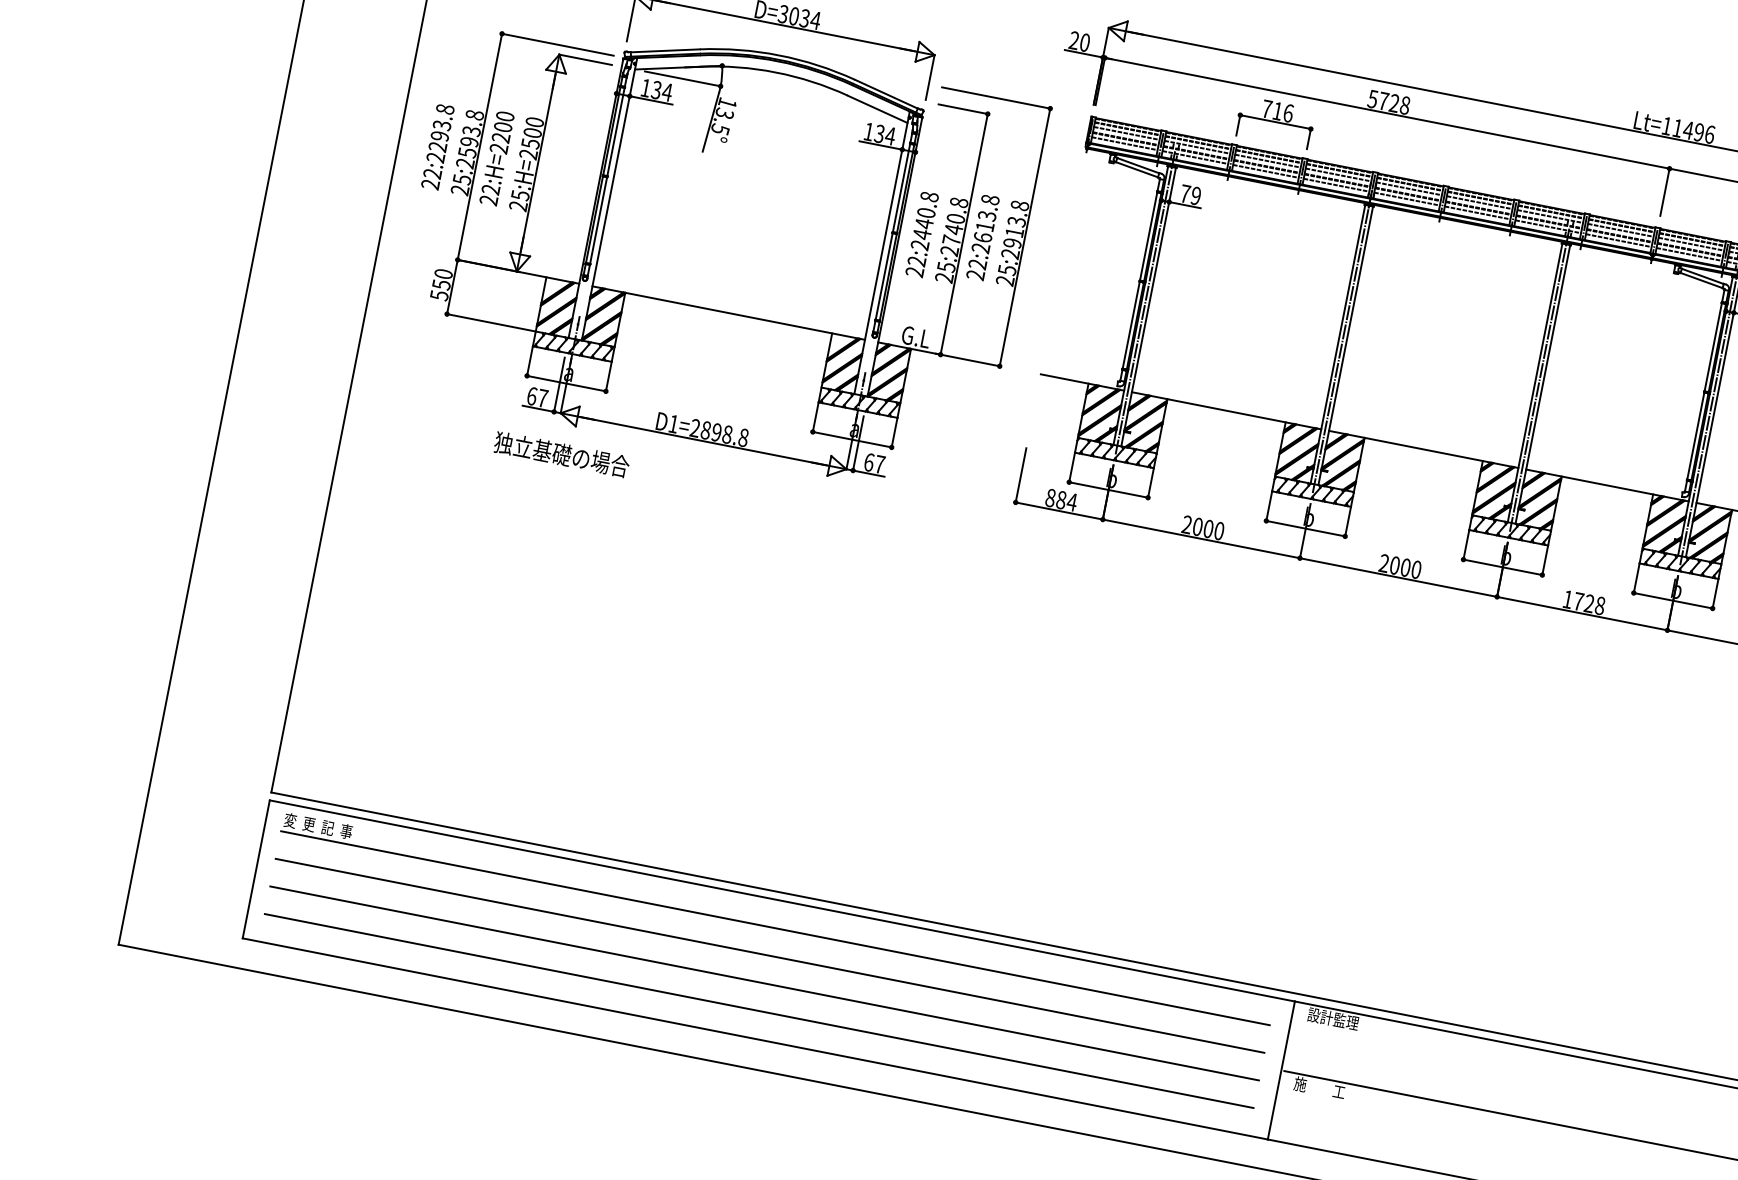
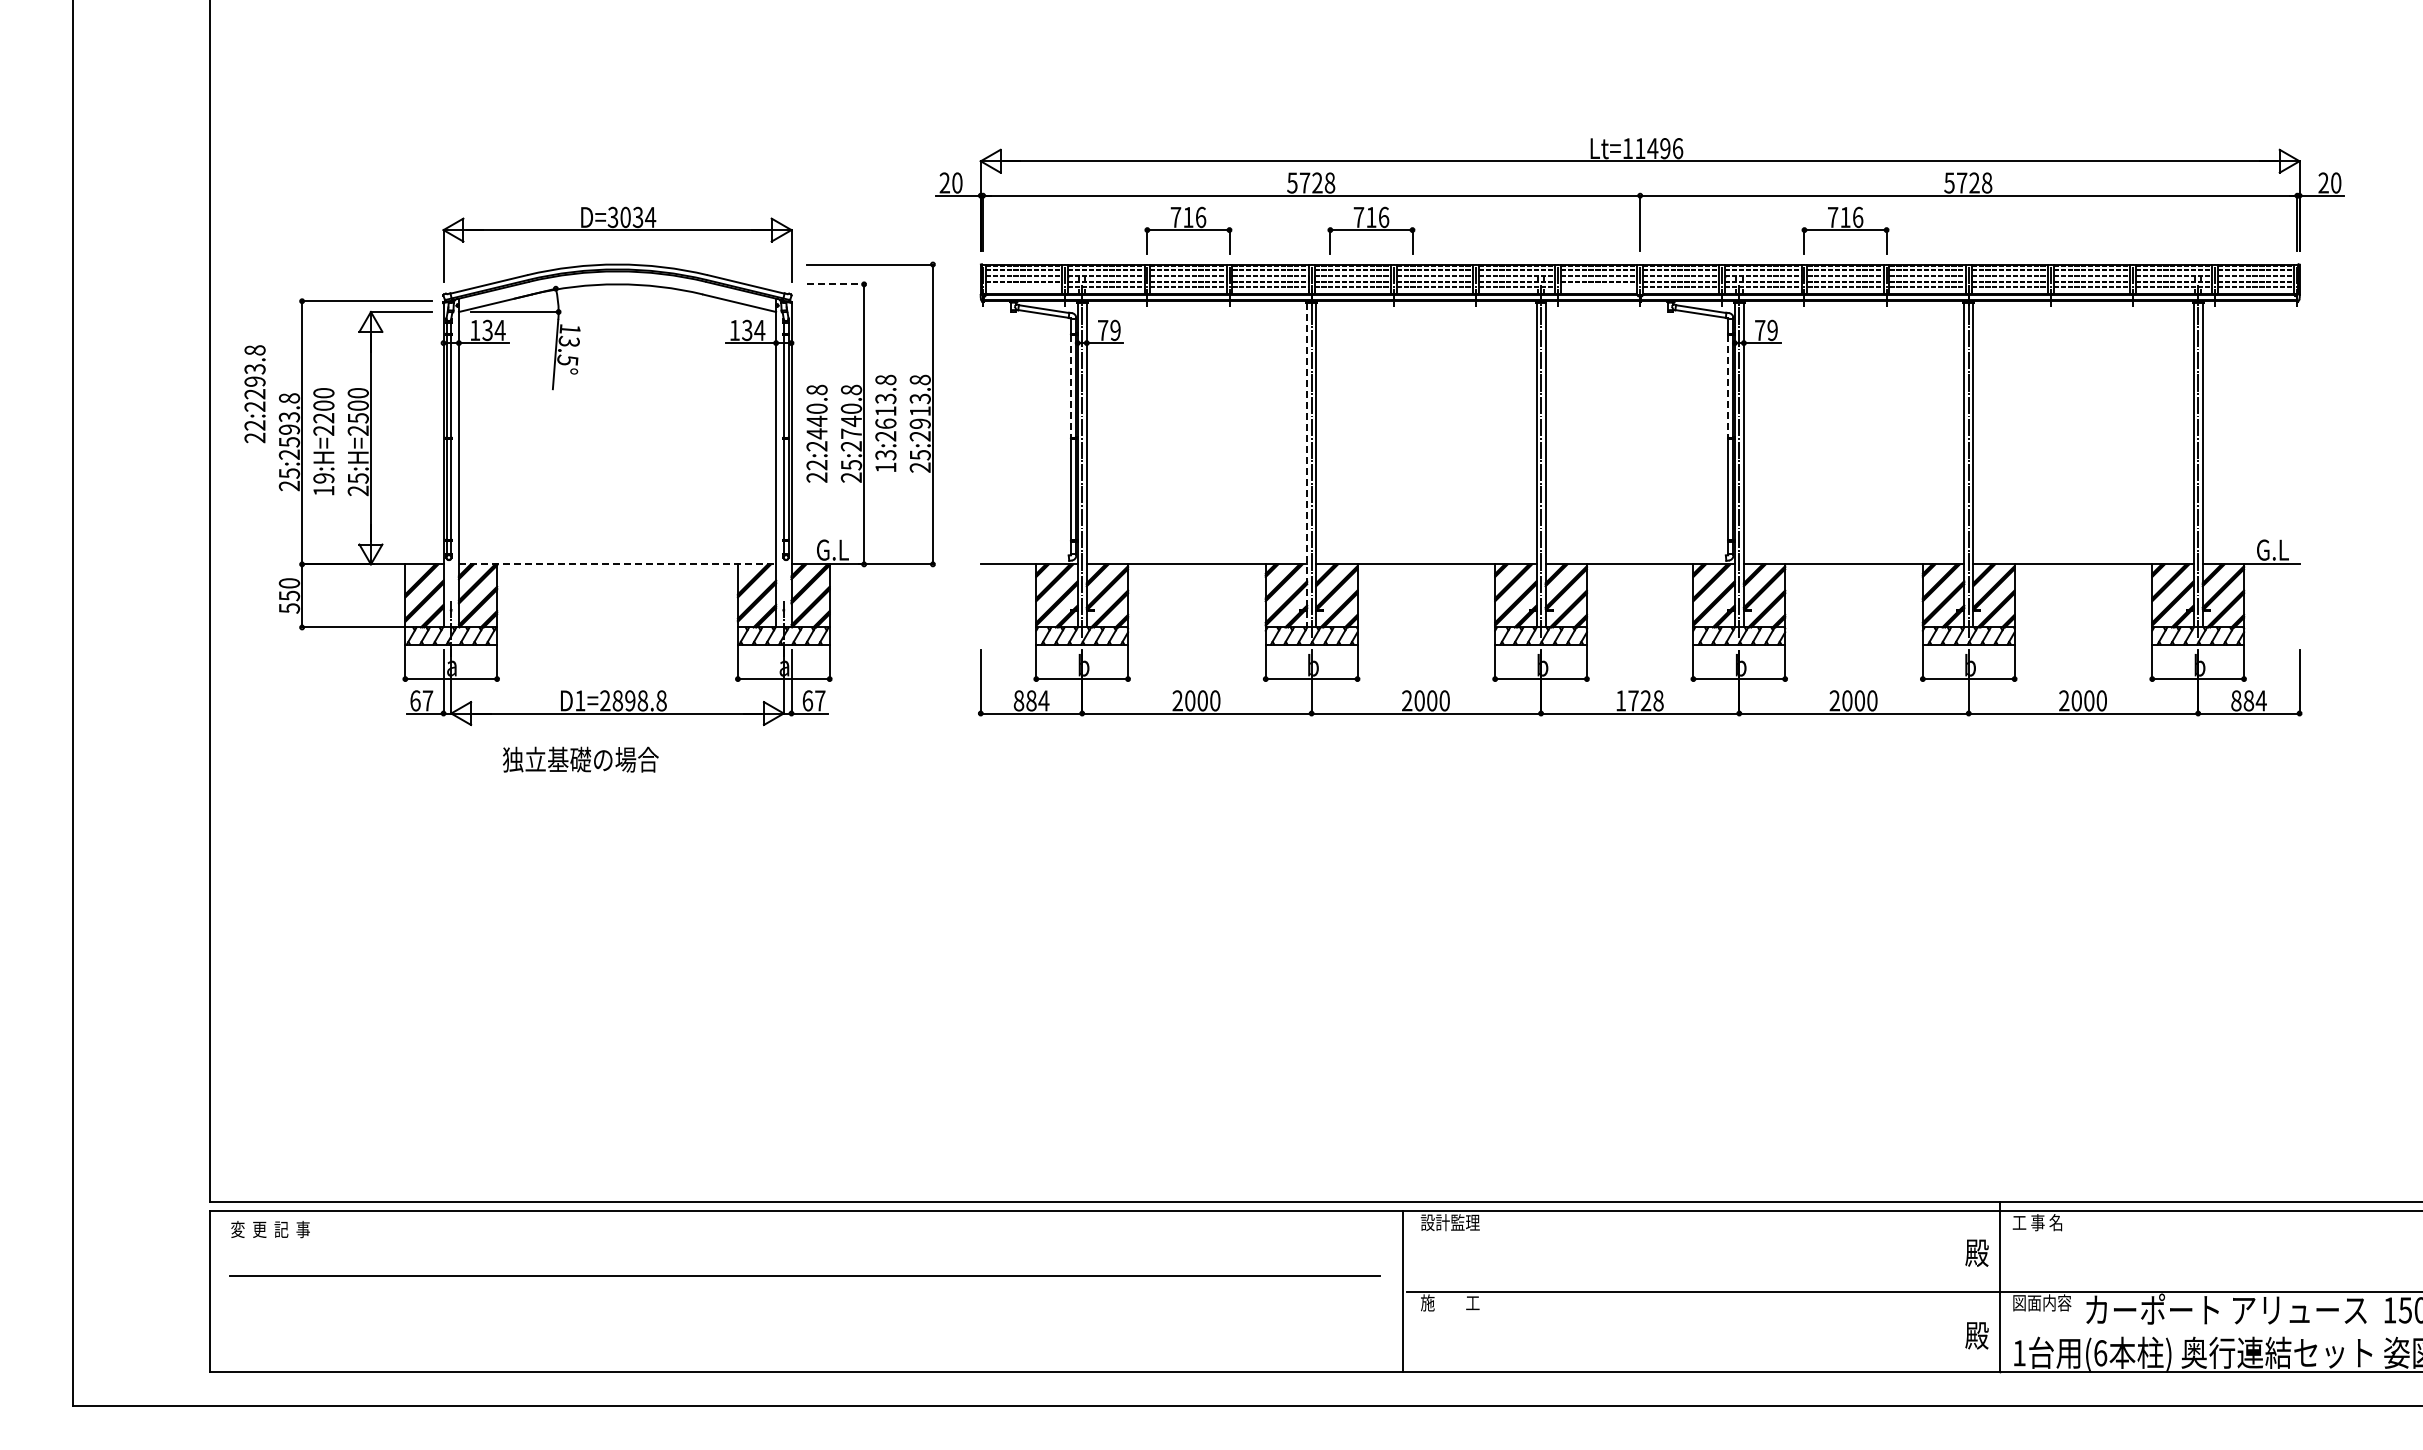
line: (963, 109) -> (835, 284), solid -> dashed
line: (1124, 143) -> (1023, 287), removed
text: (437, 147) -> (254, 394), moved
part: (1432, 153) -> (1371, 230), added
text: (489, 194) -> (323, 484), 22:H=2200 -> 19:H=2200
line: (1148, 236) -> (1071, 386), solid -> dashed
line: (1618, 240) -> (1598, 287), removed
text: (976, 269) -> (885, 461), 22:2613.8 -> 13:2613.8
line: (728, 313) -> (617, 564), solid -> dashed
line: (1338, 344) -> (1307, 465), solid -> dashed
line: (1713, 347) -> (1728, 386), solid -> dashed
text: (561, 454) -> (580, 759), moved
line: (774, 928) -> (804, 1243), removed
line: (764, 983) -> (804, 1307), removed
line: (758, 1010) -> (804, 1339), removed

